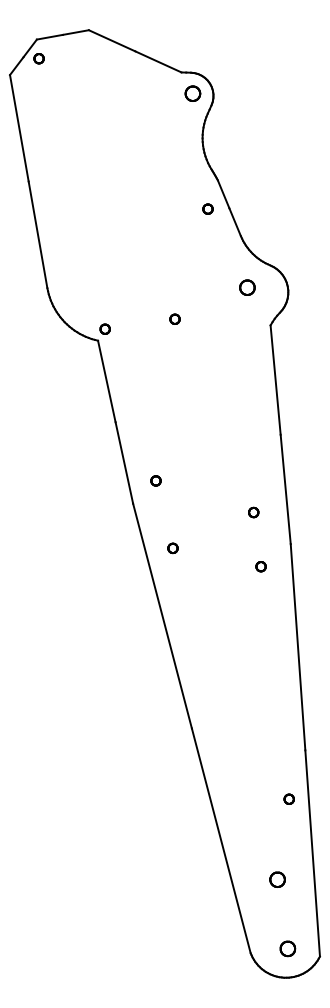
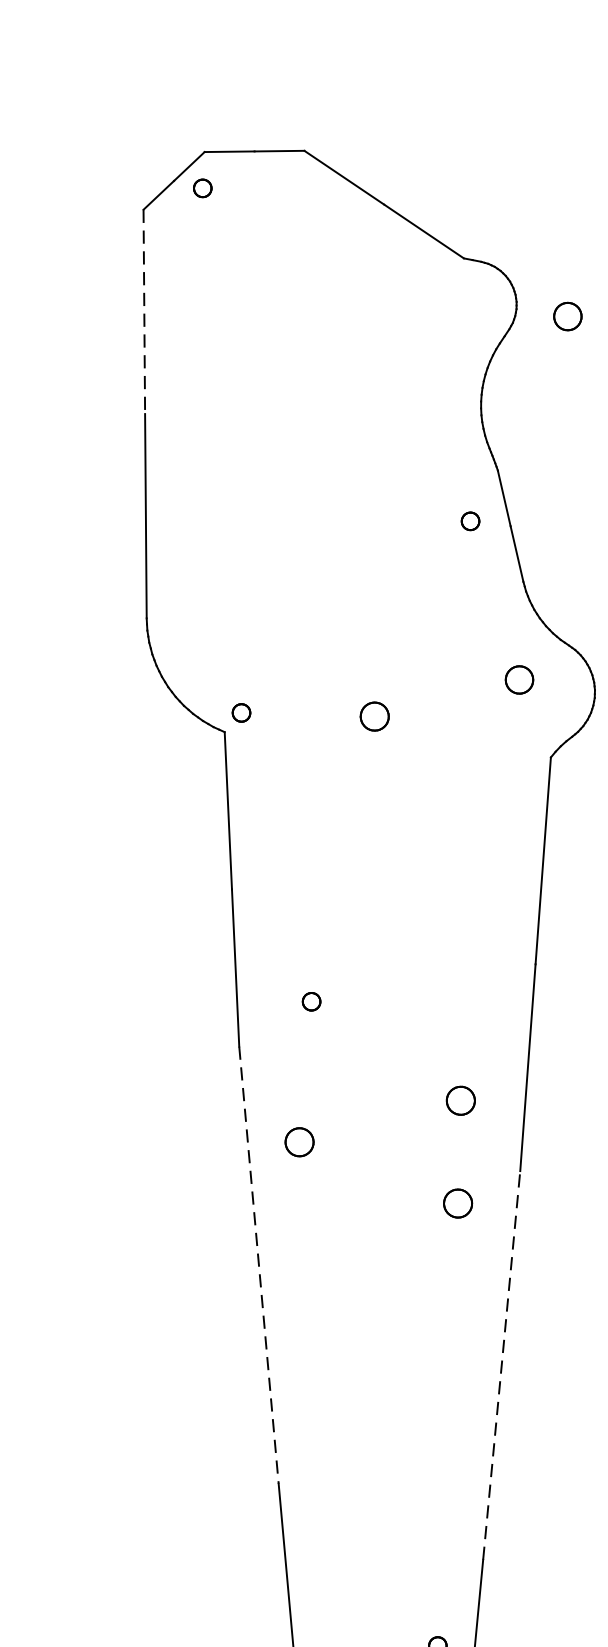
part: (192, 93) -> (567, 315), moved
line: (19, 128) -> (144, 312), solid -> dashed
part: (174, 318) -> (374, 714), size x1.6
part: (155, 480) -> (310, 1000), moved
part: (253, 512) -> (460, 1100), size x1.6
part: (172, 548) -> (298, 1142), size x1.6
part: (260, 566) -> (456, 1203), size x1.6
line: (162, 616) -> (258, 1265), solid -> dashed
line: (298, 646) -> (502, 1364), solid -> dashed

